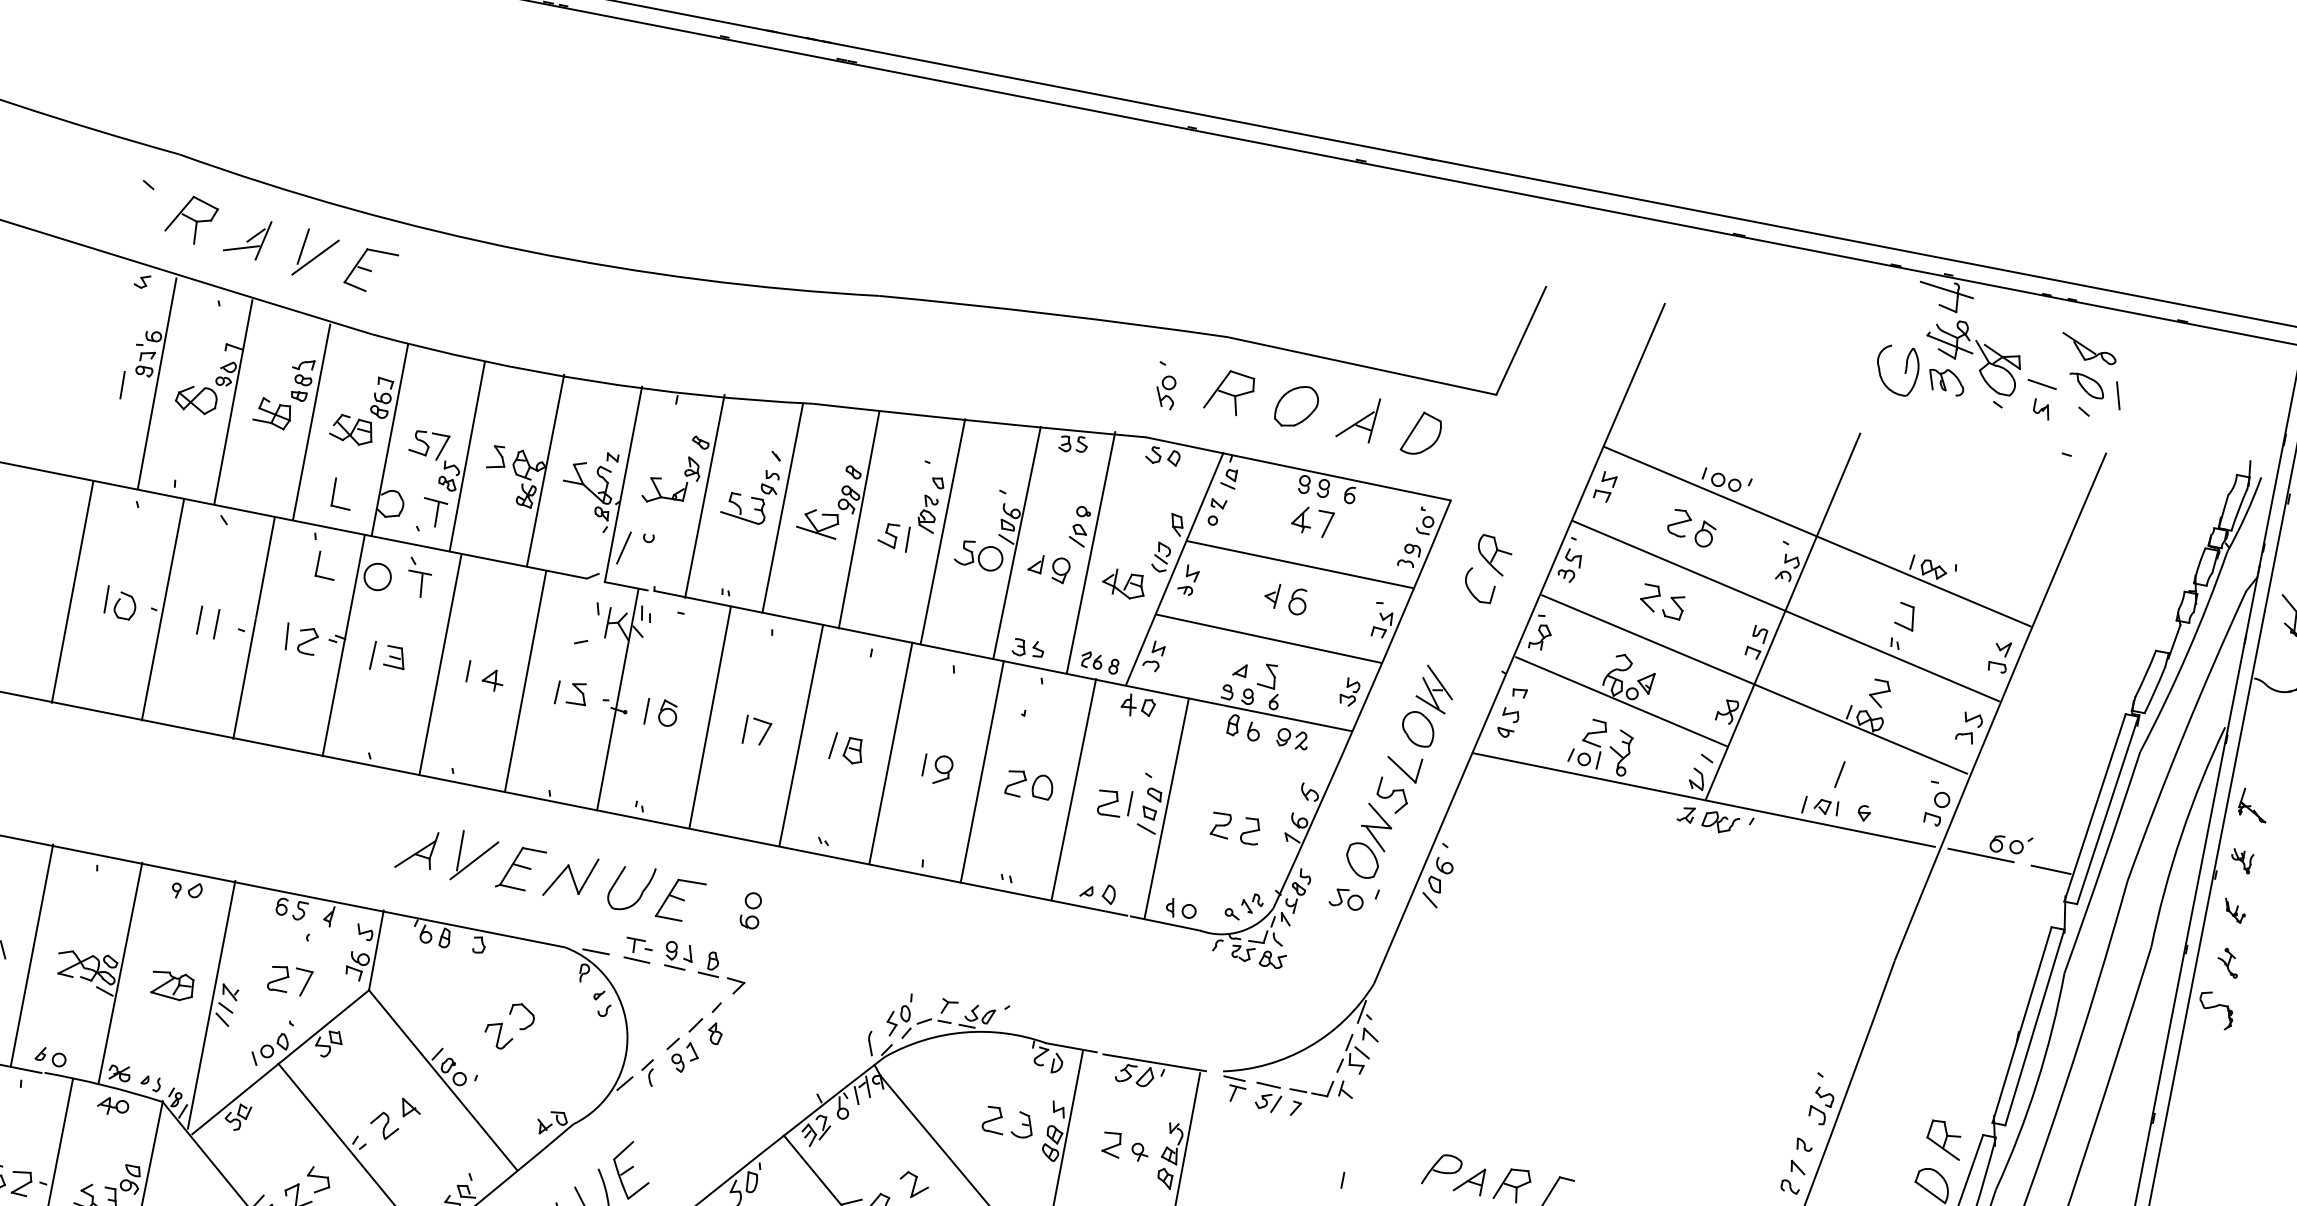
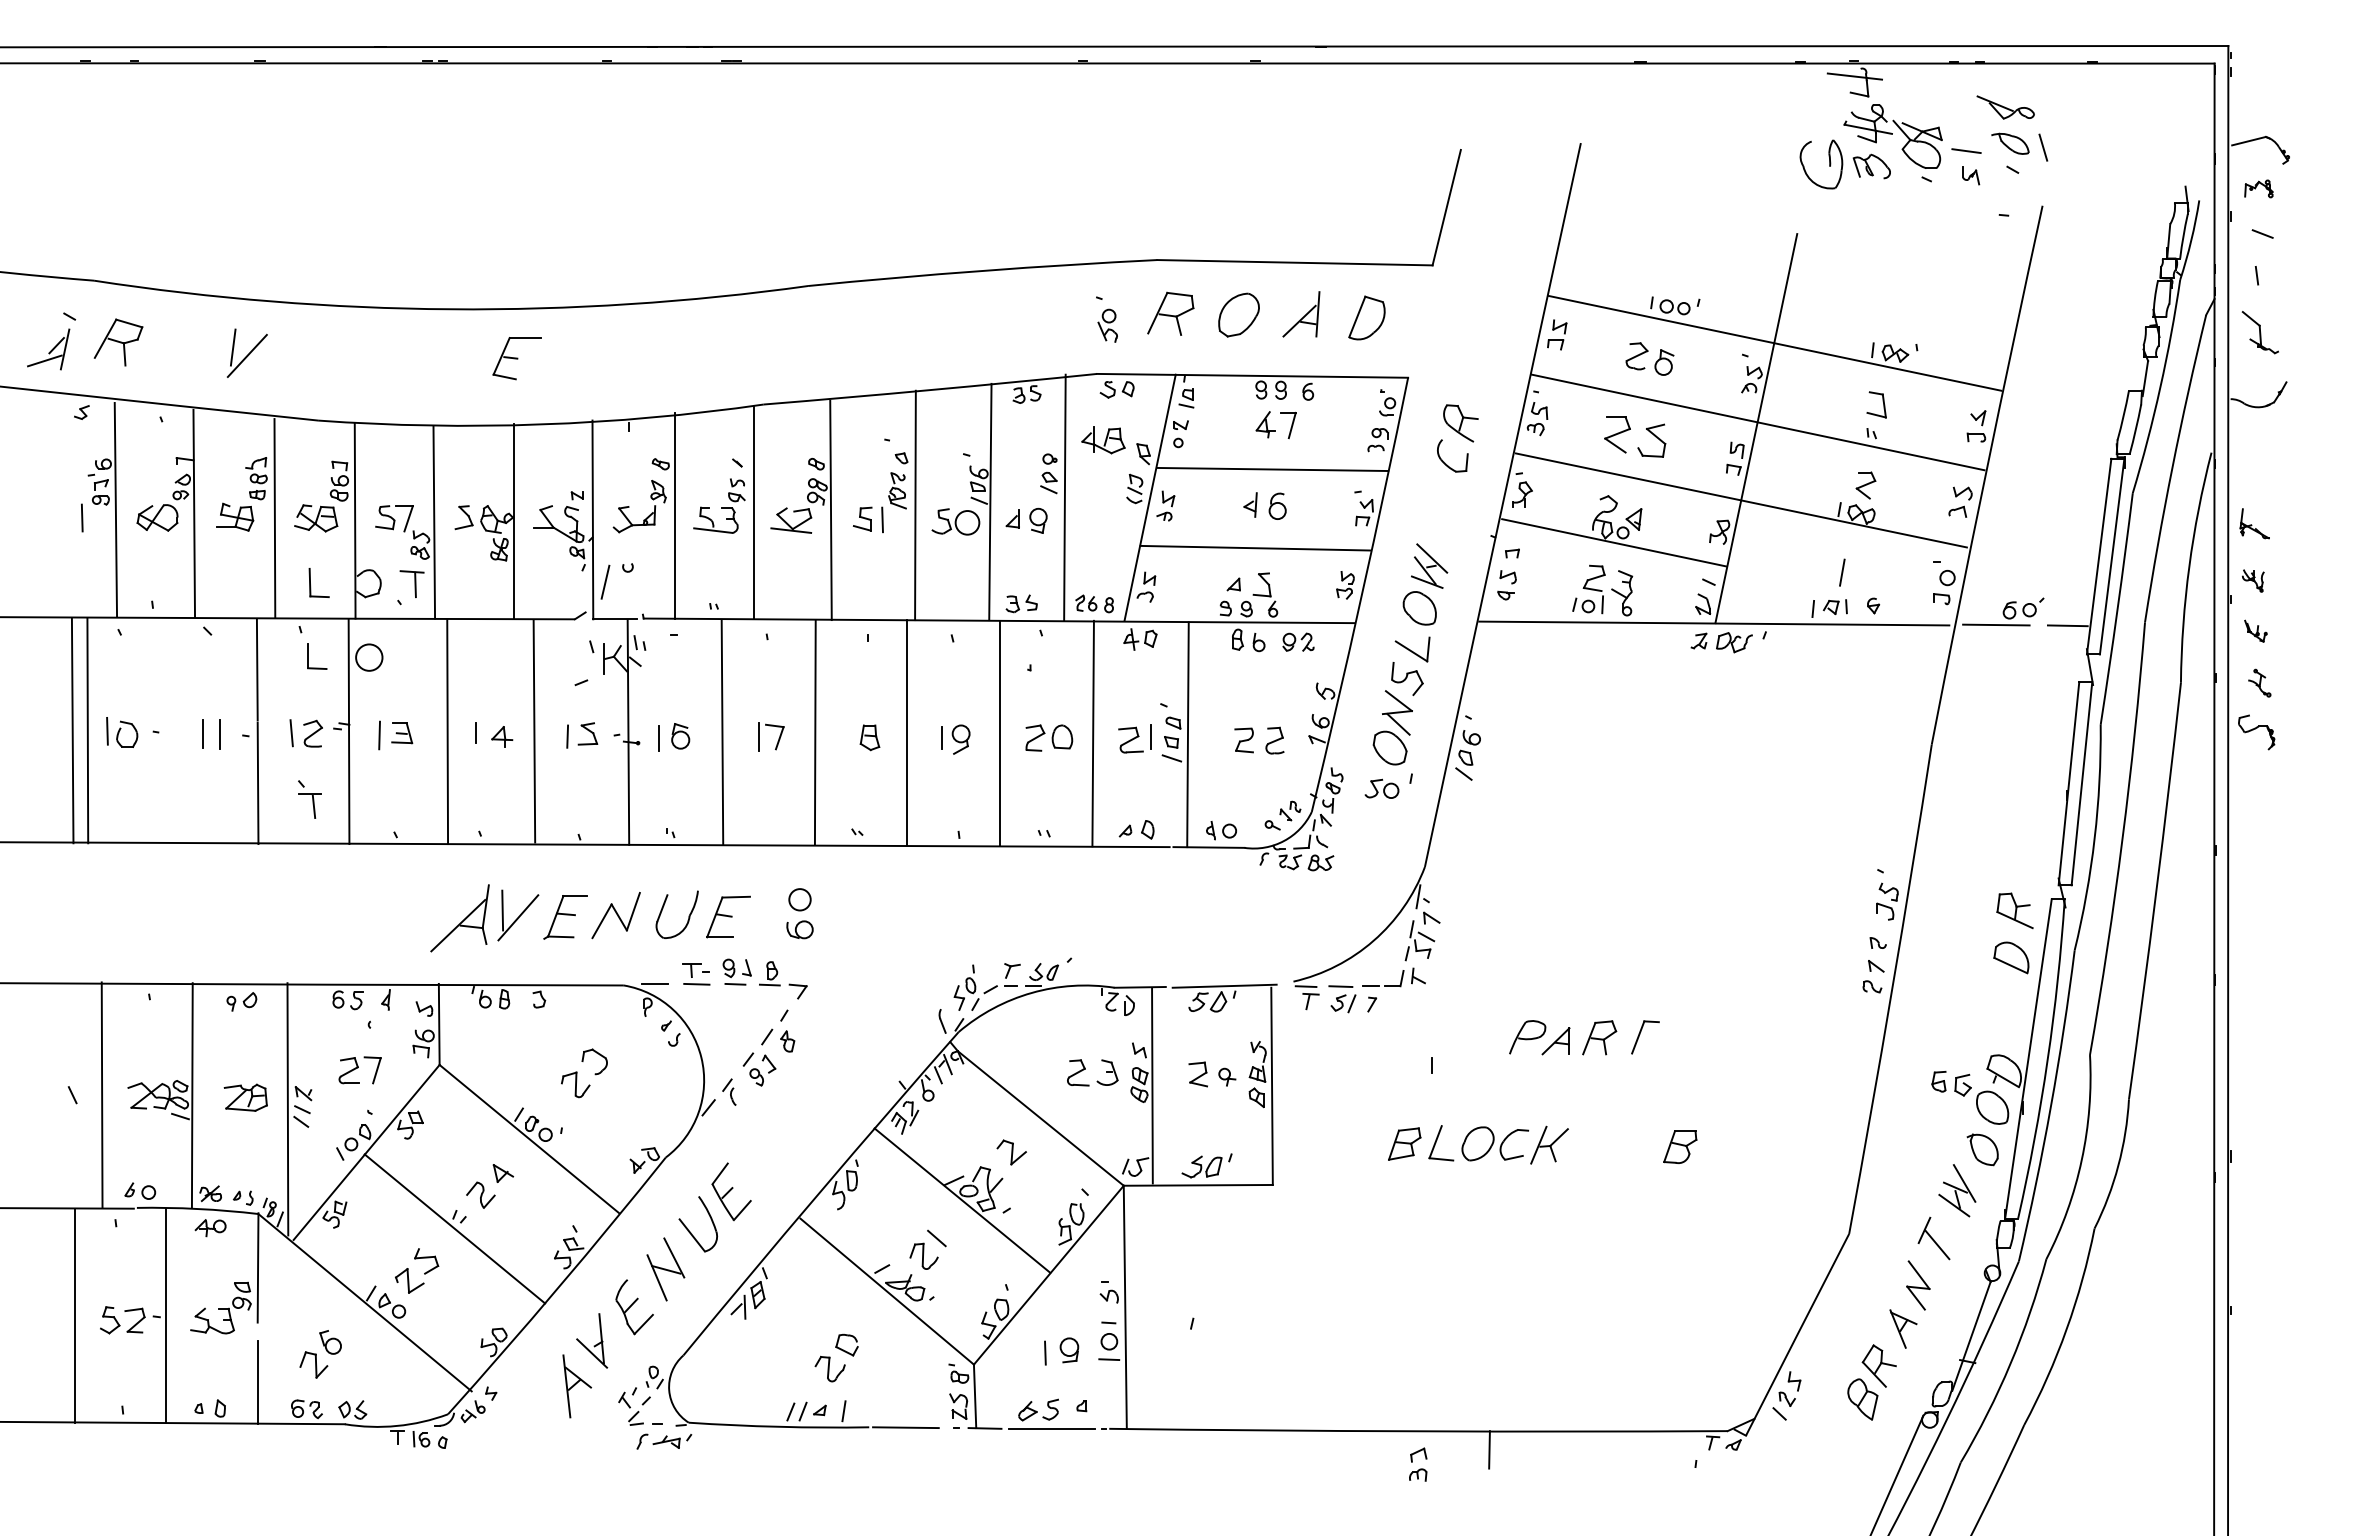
part: (247, 237) -> (48, 349), moved
part: (370, 270) -> (516, 358), moved
part: (418, 577) -> (309, 799), moved
part: (1124, 584) -> (1103, 440), moved
part: (1661, 601) -> (1634, 436), size x1.4
line: (162, 609) -> (87, 730), moved
line: (833, 745) -> (848, 736), removed
part: (416, 849) -> (459, 917), size x1.6
part: (751, 910) -> (799, 913), size x1.4

